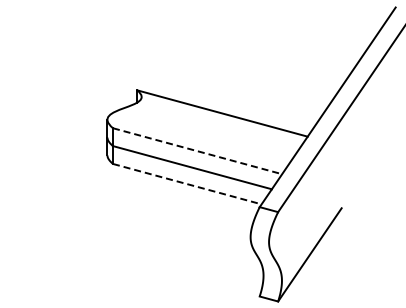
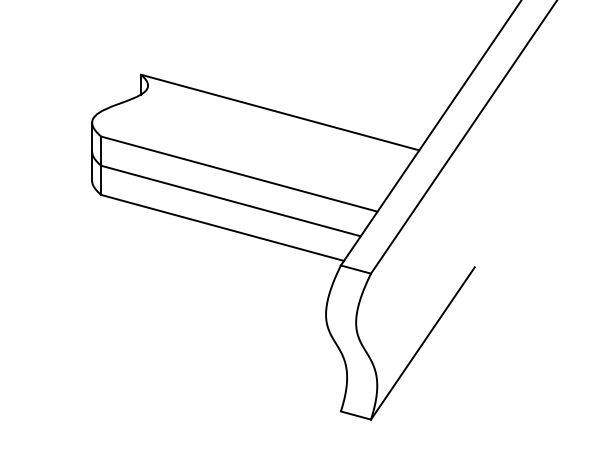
line: (197, 151) -> (239, 174), dashed -> solid
line: (187, 184) -> (222, 228), dashed -> solid

